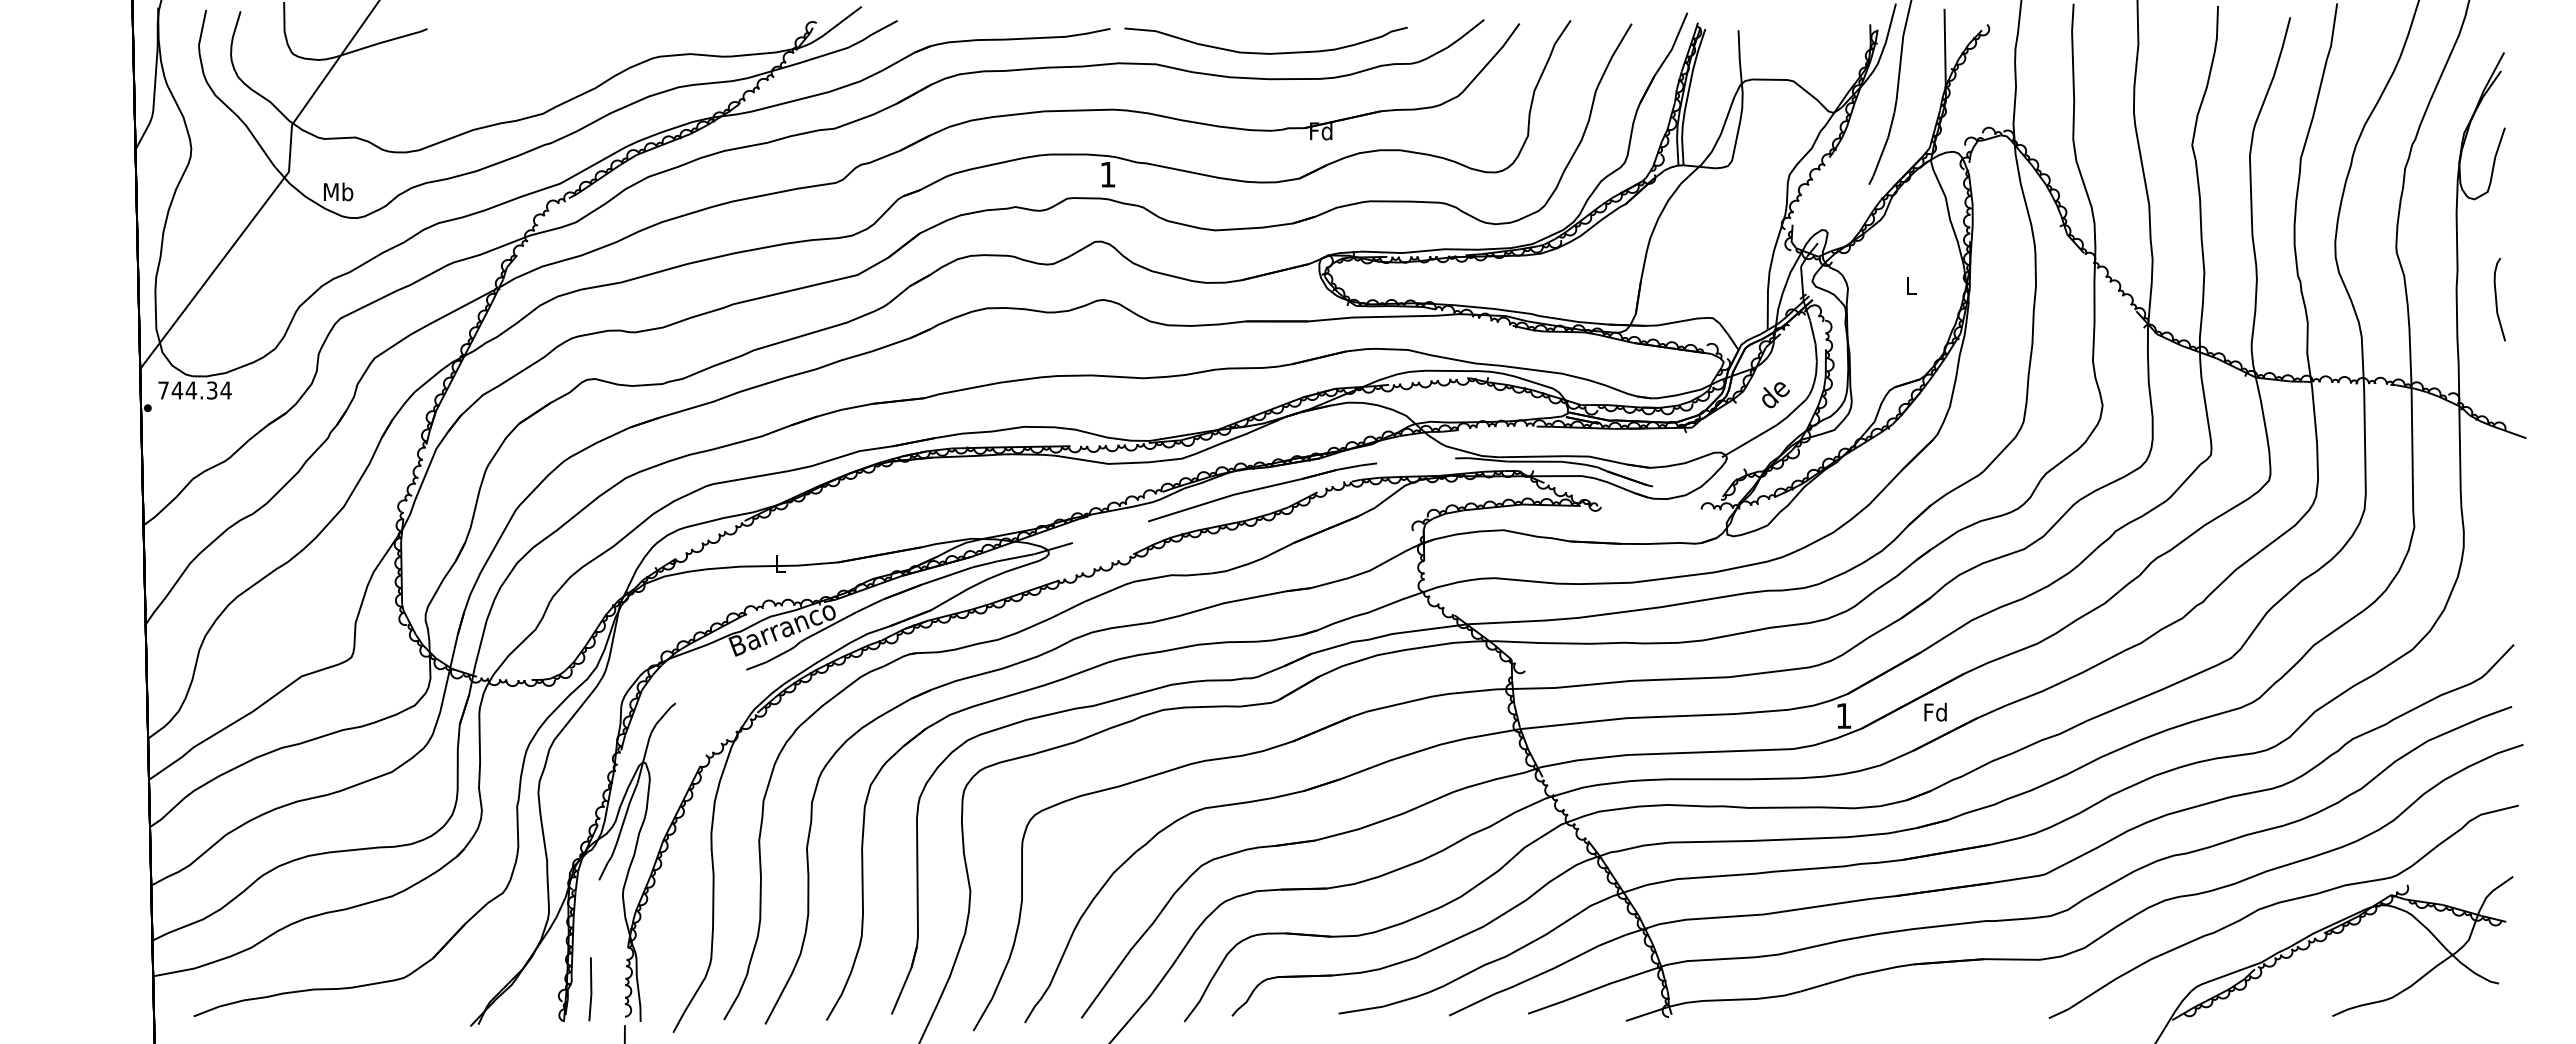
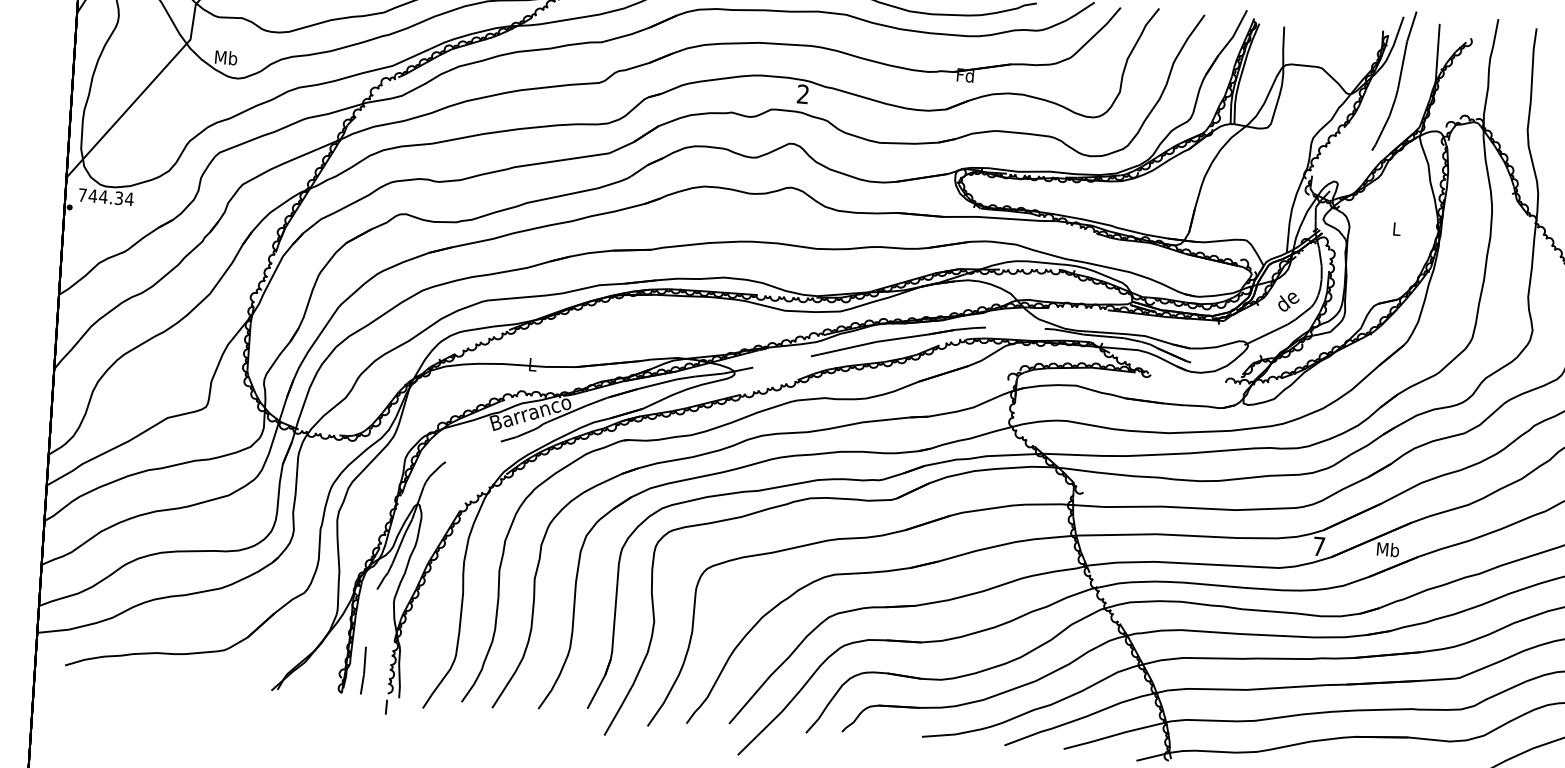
text: (1107, 174) -> (802, 94), 1 -> 2
text: (1935, 711) -> (1387, 549), Fd -> Mb
text: (1843, 715) -> (1318, 546), 1 -> 7

